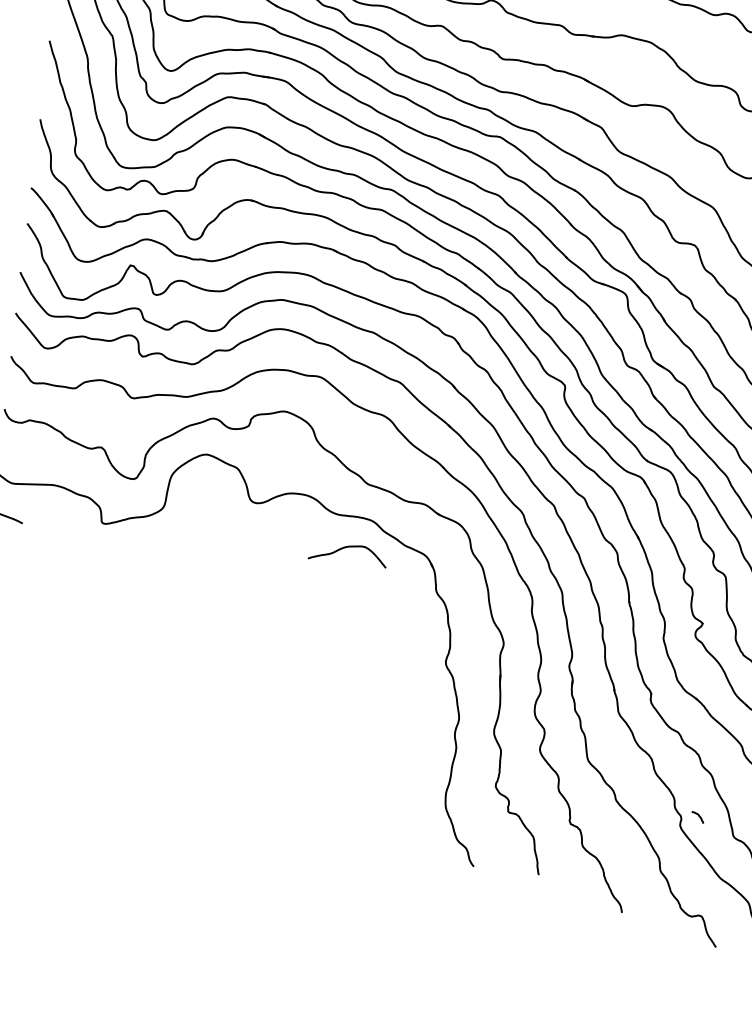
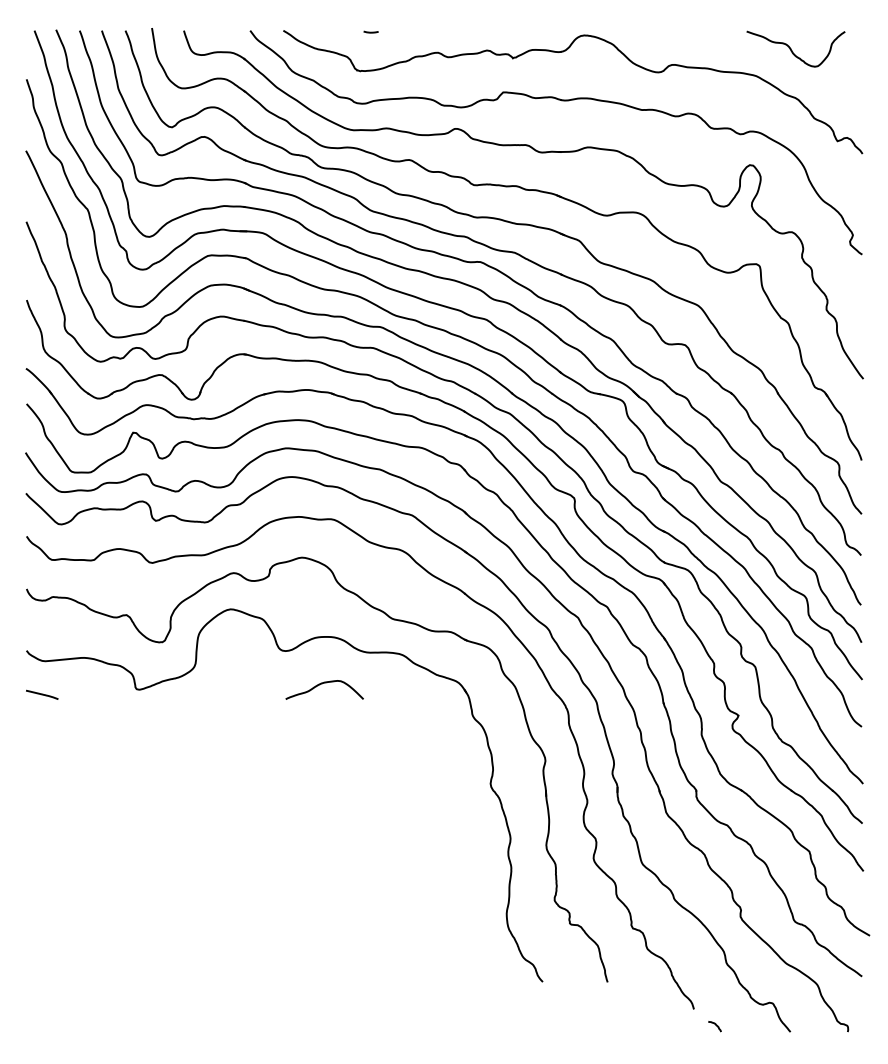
curve: (346, 548) -> (322, 684), moved
curve: (698, 816) -> (715, 1025), moved

